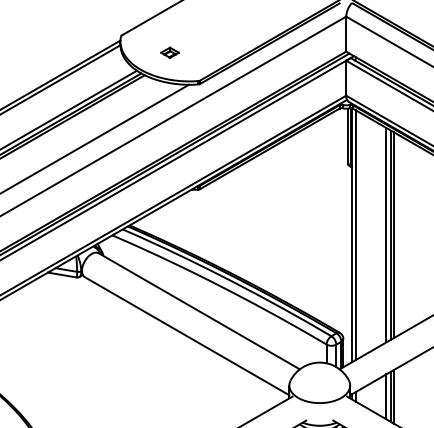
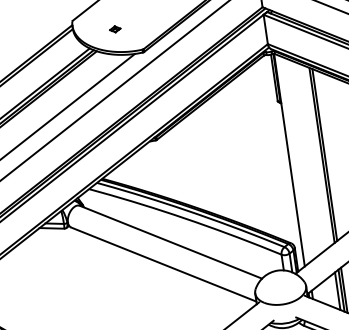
part: (169, 52) -> (114, 29), size x0.7
line: (356, 234) -> (293, 158), removed
line: (386, 234) -> (318, 155), removed

